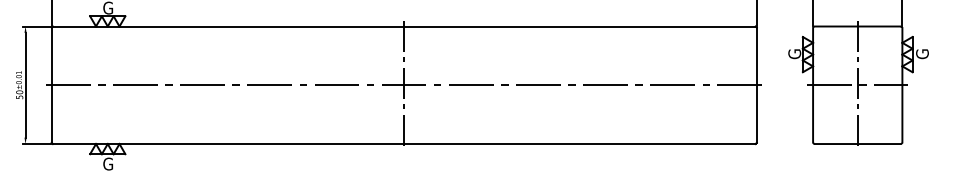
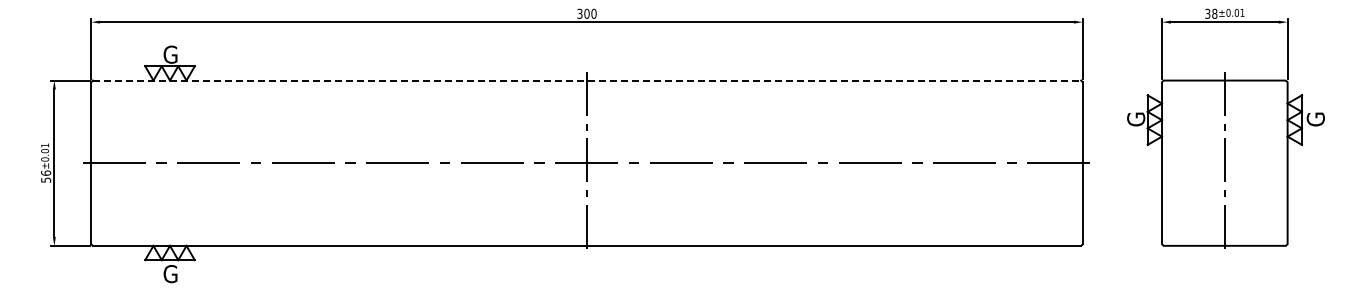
line: (404, 26) -> (587, 80), solid -> dashed
line: (857, 85) -> (1224, 163), removed
text: (19, 91) -> (45, 172), 50 -> 56

